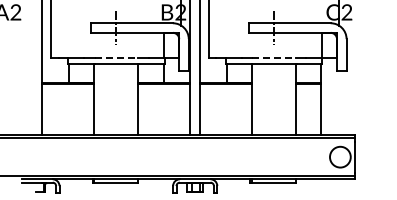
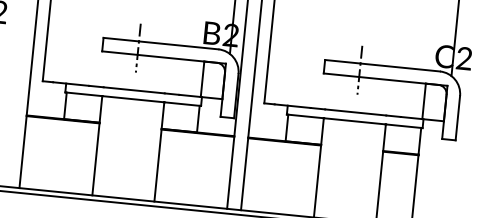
line: (116, 58) -> (134, 90), dashed -> solid
line: (274, 58) -> (356, 113), dashed -> solid

